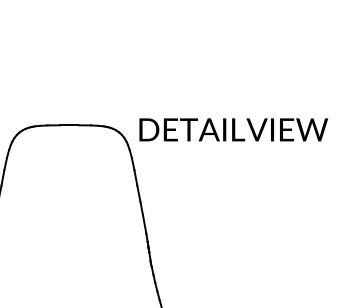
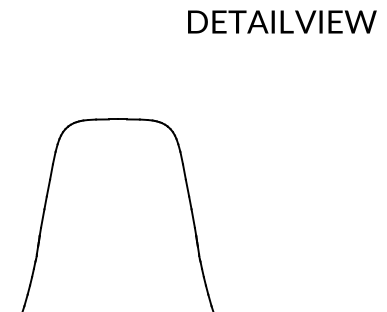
text: (233, 129) -> (282, 21), moved

